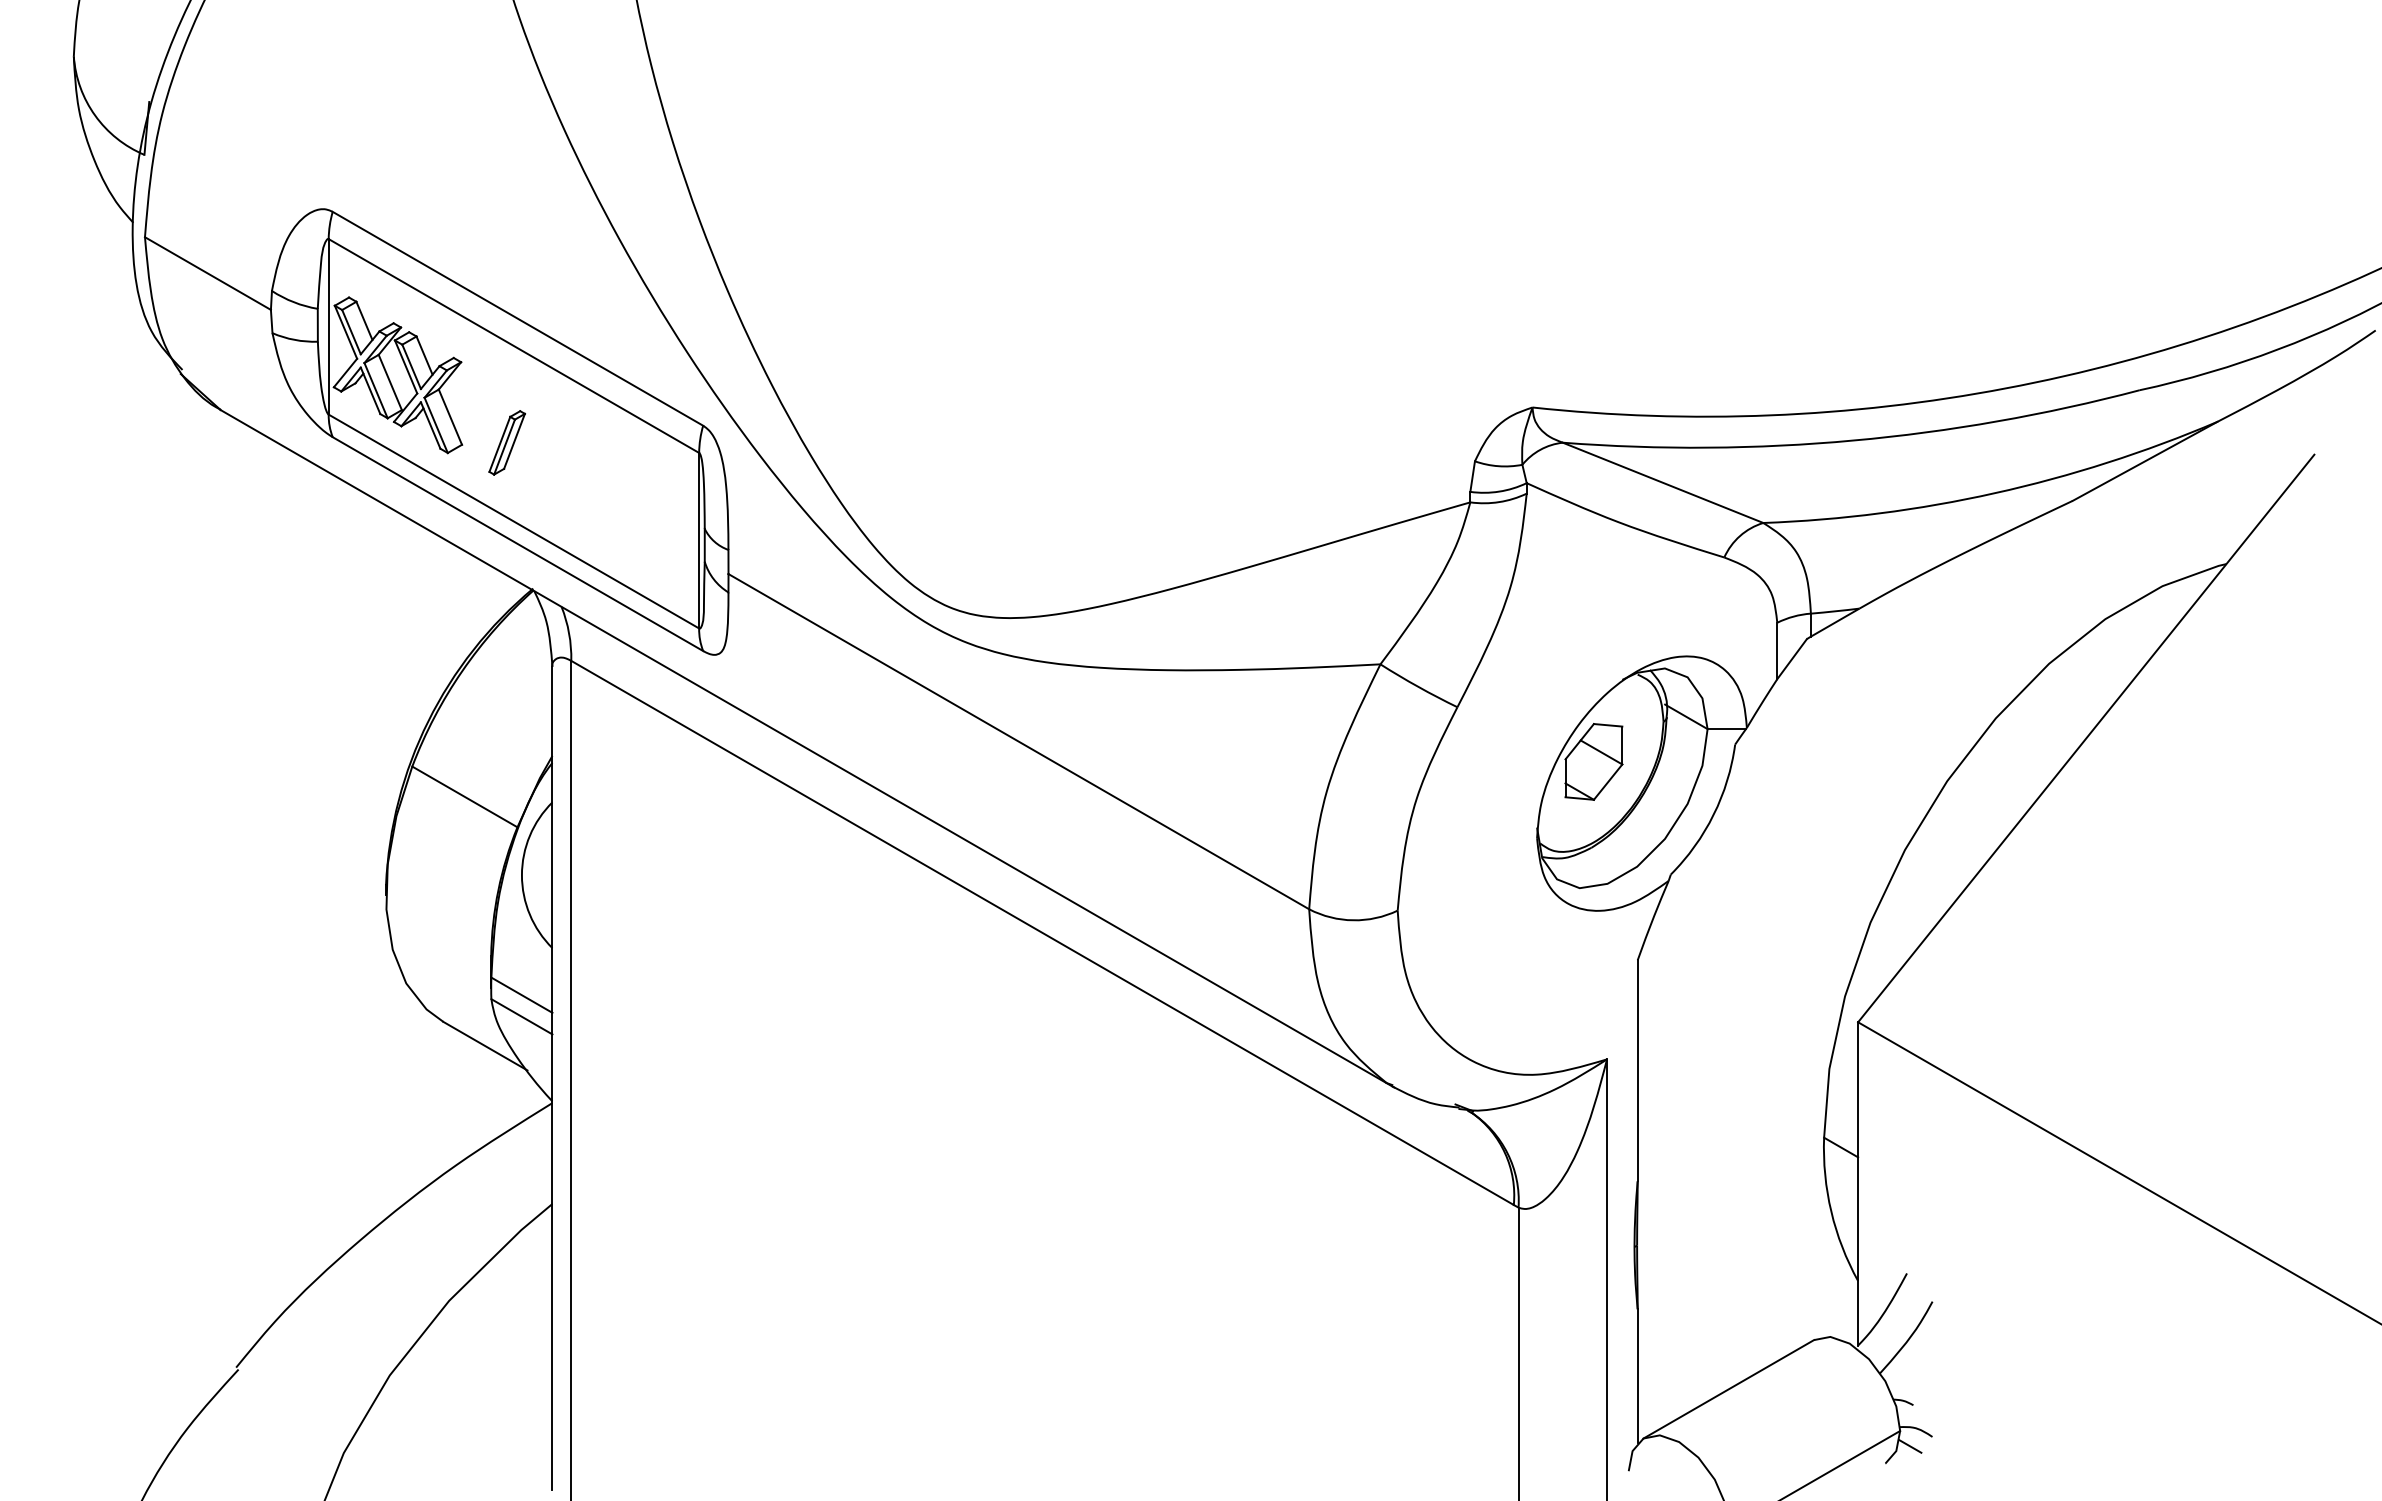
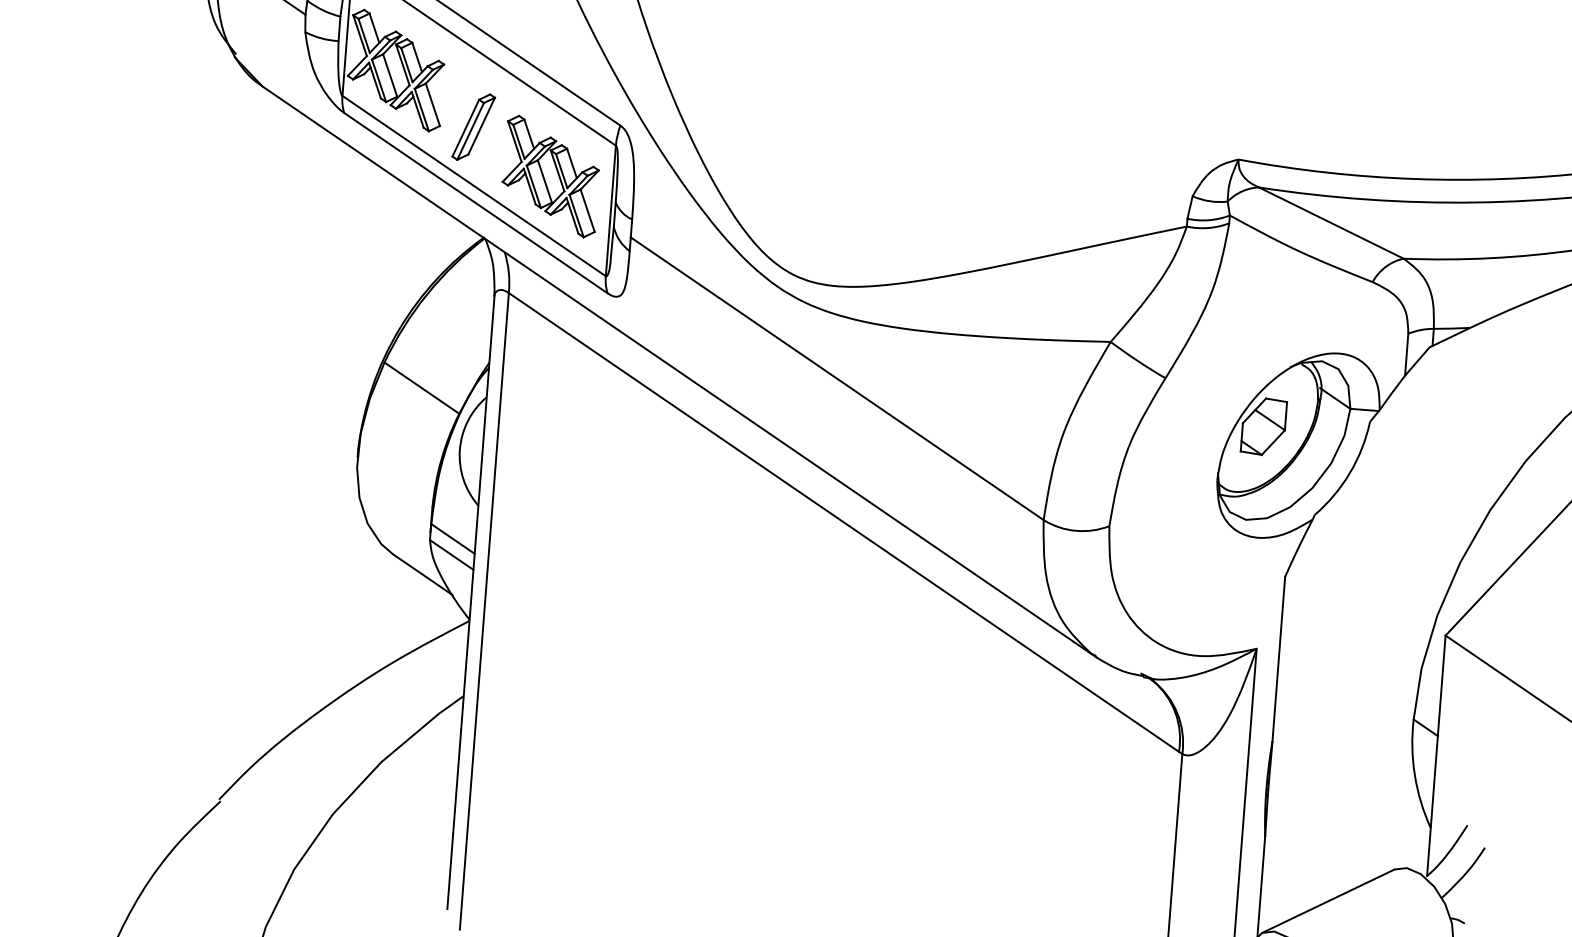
part: (506, 442) -> (473, 126), size x1.43
part: (615, 500) -> (550, 176), added

